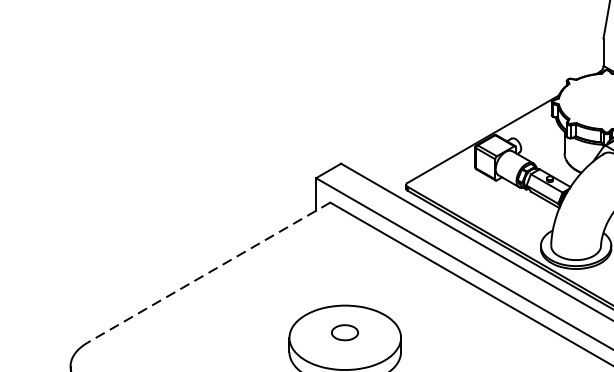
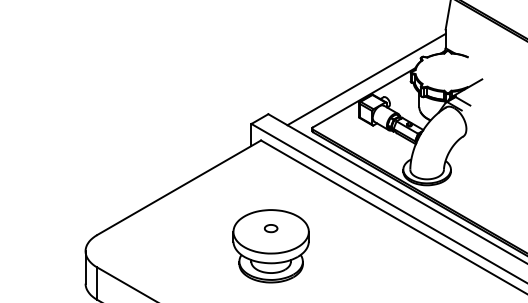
line: (486, 112) -> (366, 79), added
line: (209, 272) -> (179, 187), dashed -> solid
part: (345, 332) -> (271, 228), size x0.71

